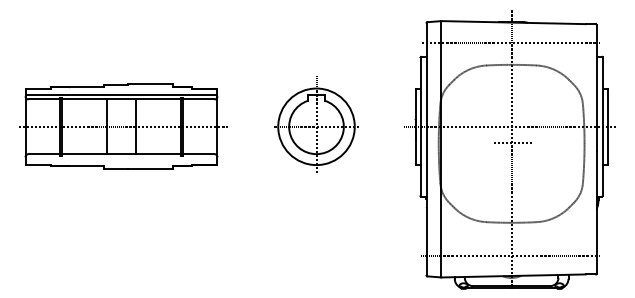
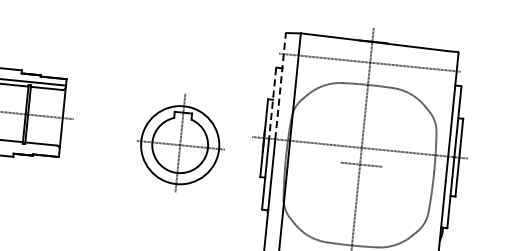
line: (426, 74) -> (280, 86), solid -> dashed
line: (420, 92) -> (272, 103), solid -> dashed
part: (316, 124) -> (180, 142), moved

